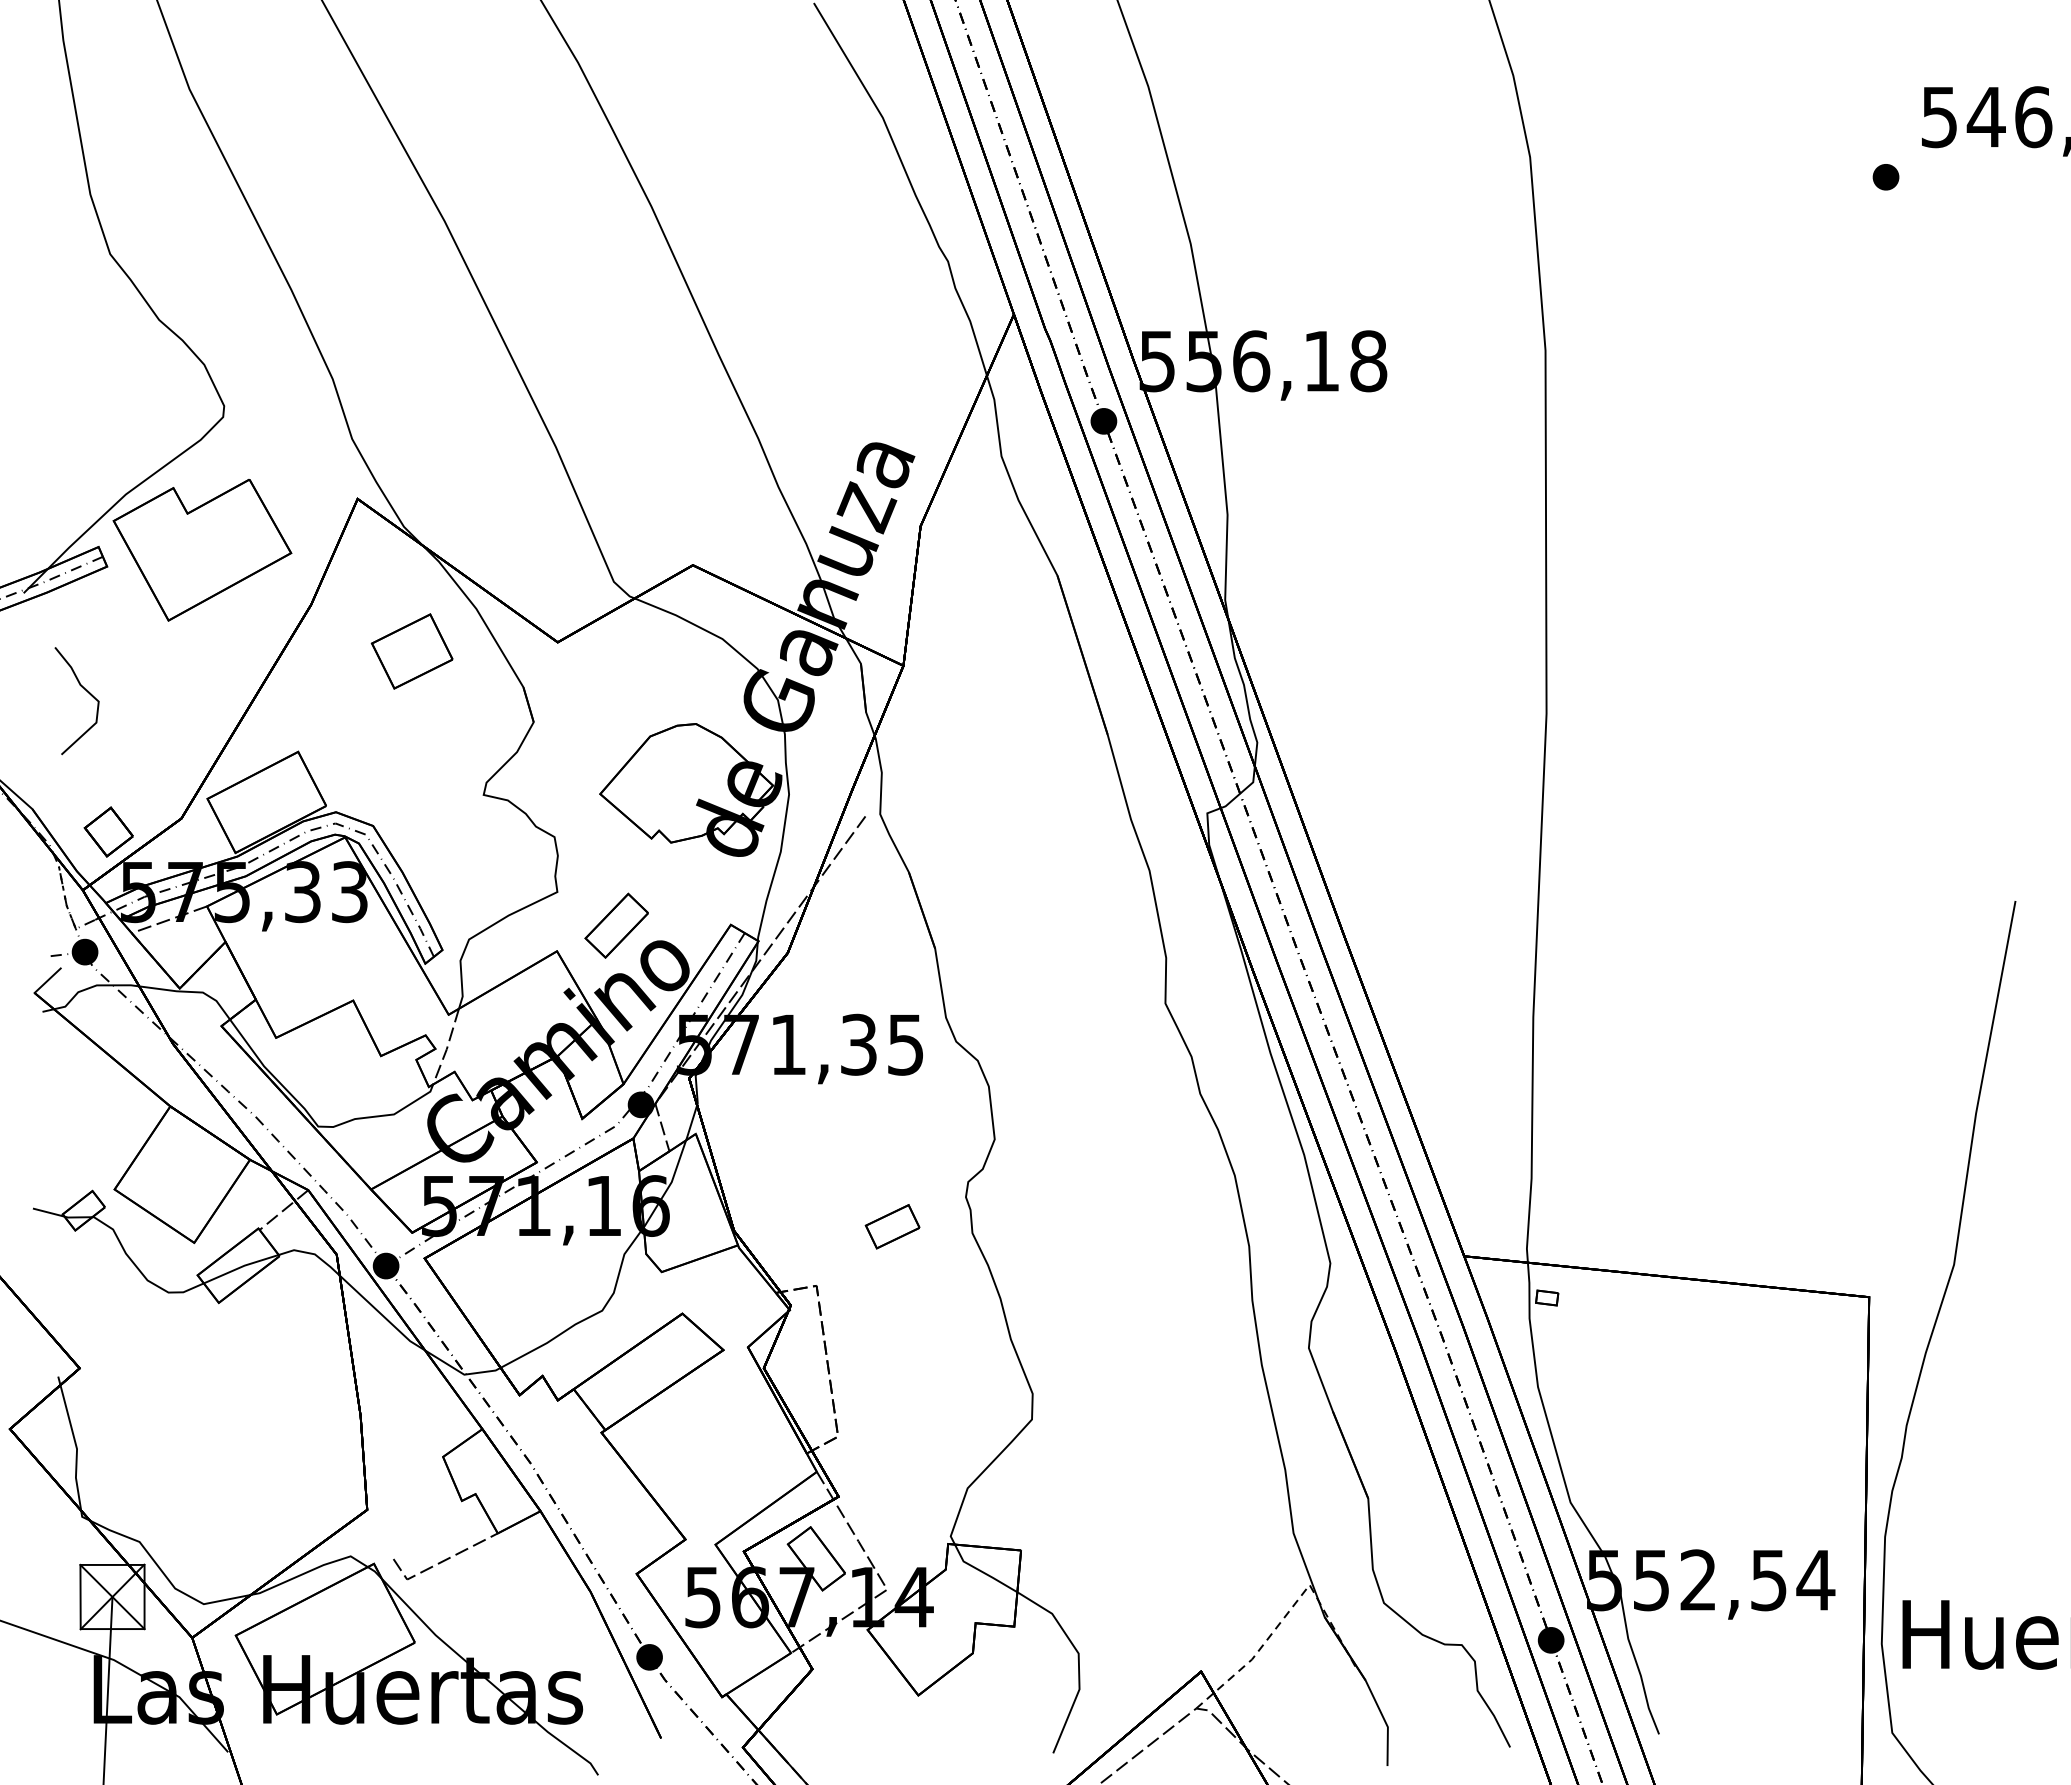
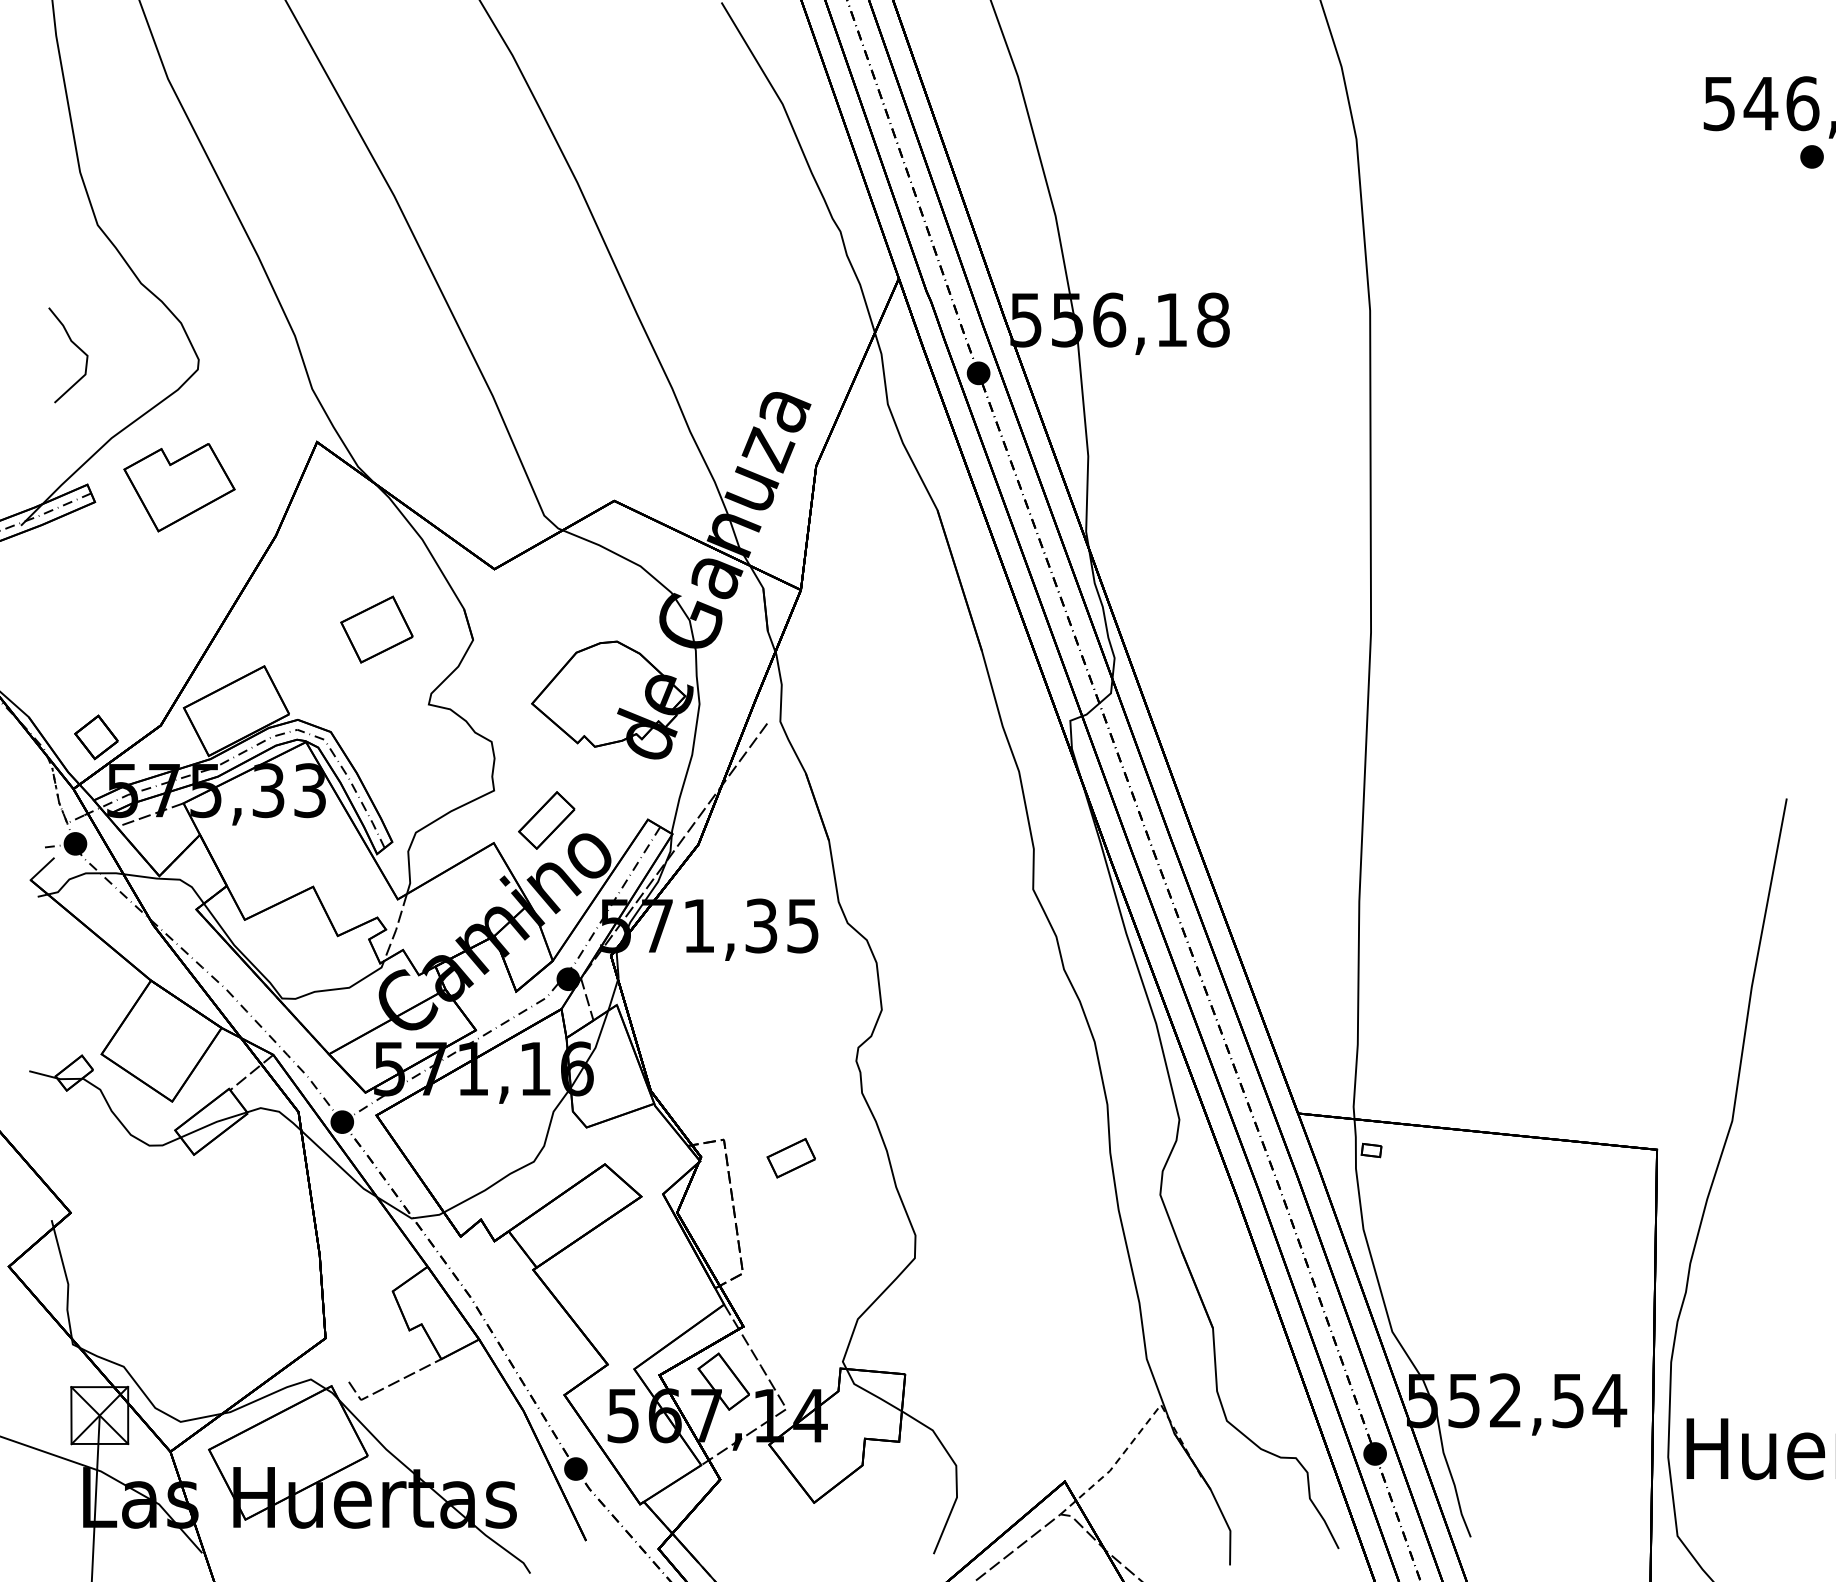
part: (1885, 177) -> (1811, 157), moved
part: (202, 550) -> (179, 487), size x0.7
part: (411, 651) -> (376, 629), moved
curve: (86, 691) -> (76, 346), moved
part: (892, 1226) -> (791, 1158), moved

